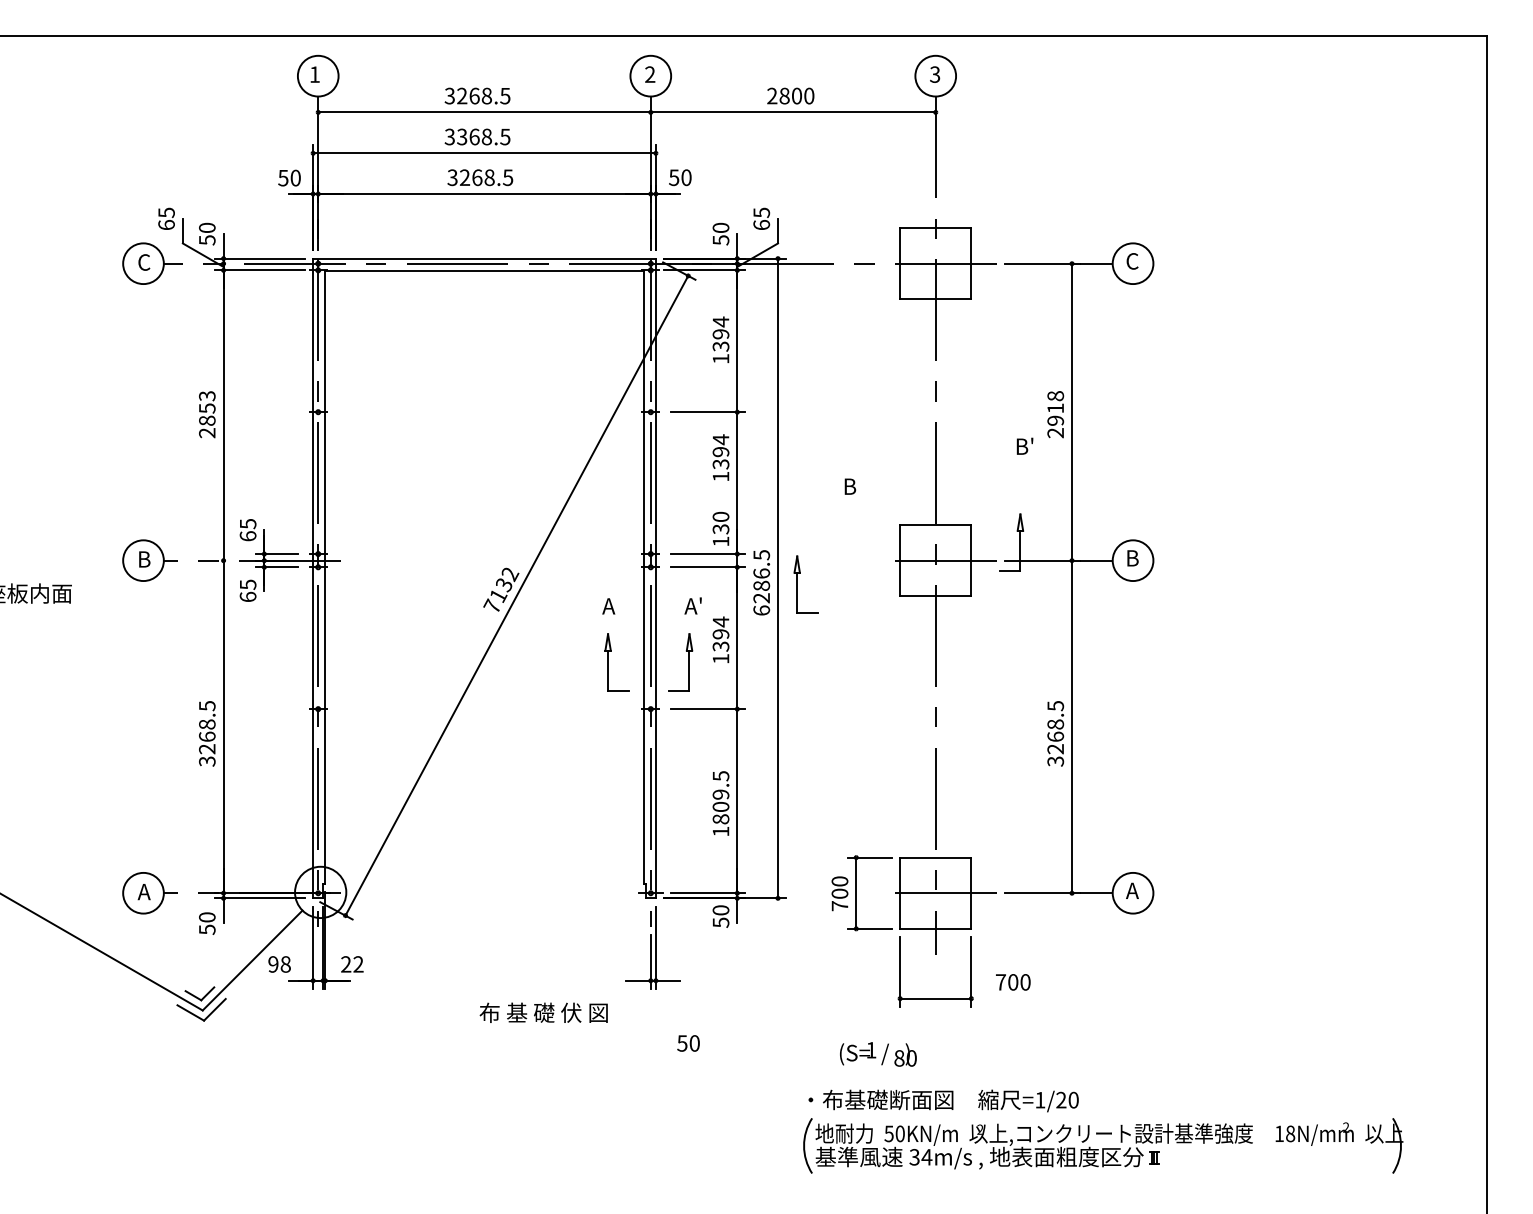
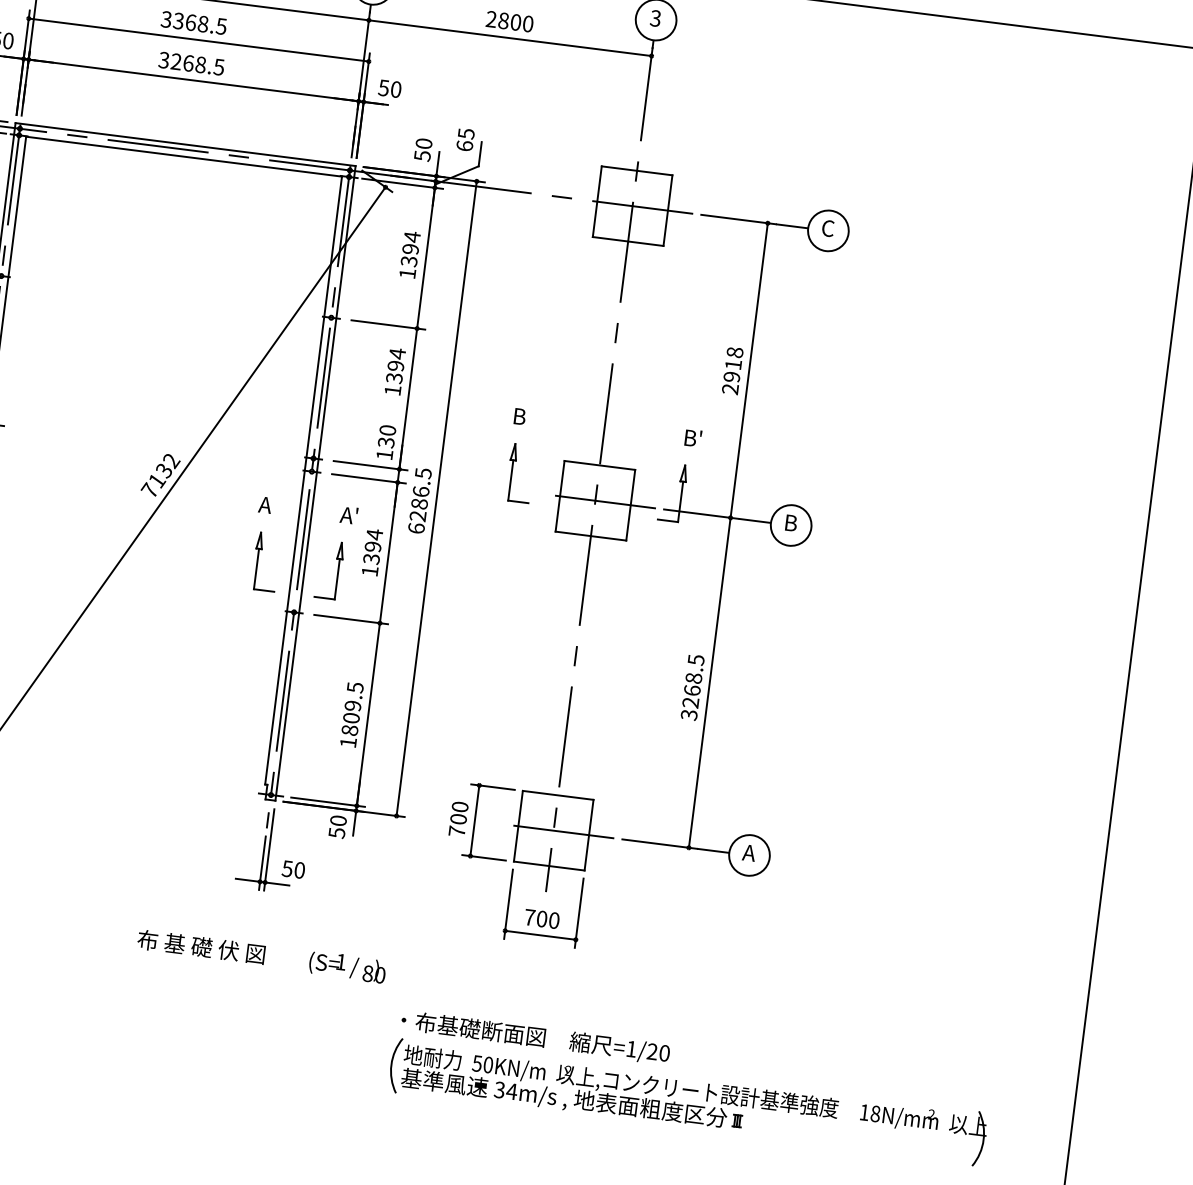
text: (1024, 445) -> (692, 437), moved
part: (797, 584) -> (512, 471), moved
text: (1013, 982) -> (542, 919), moved
text: (543, 1012) -> (201, 946), moved
text: (688, 1043) -> (293, 869), moved
text: (878, 1054) -> (347, 967), moved

